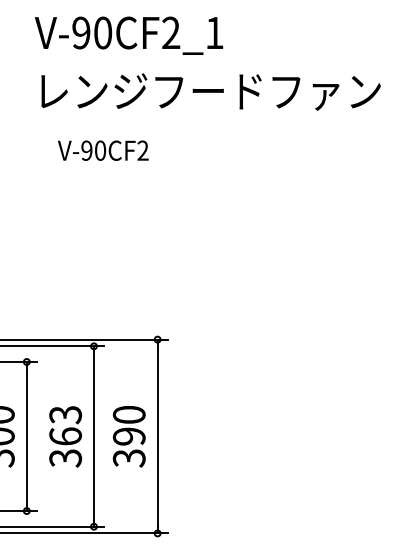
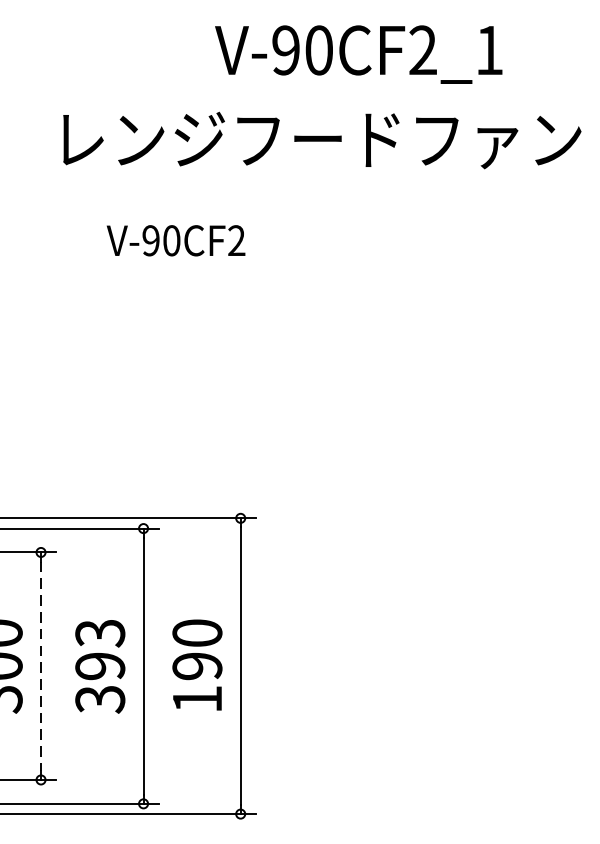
text: (129, 35) -> (359, 54), moved
text: (103, 150) -> (176, 240), moved
line: (26, 436) -> (40, 666), solid -> dashed
text: (65, 436) -> (100, 666), 363 -> 393
text: (128, 458) -> (196, 699), 390 -> 190

